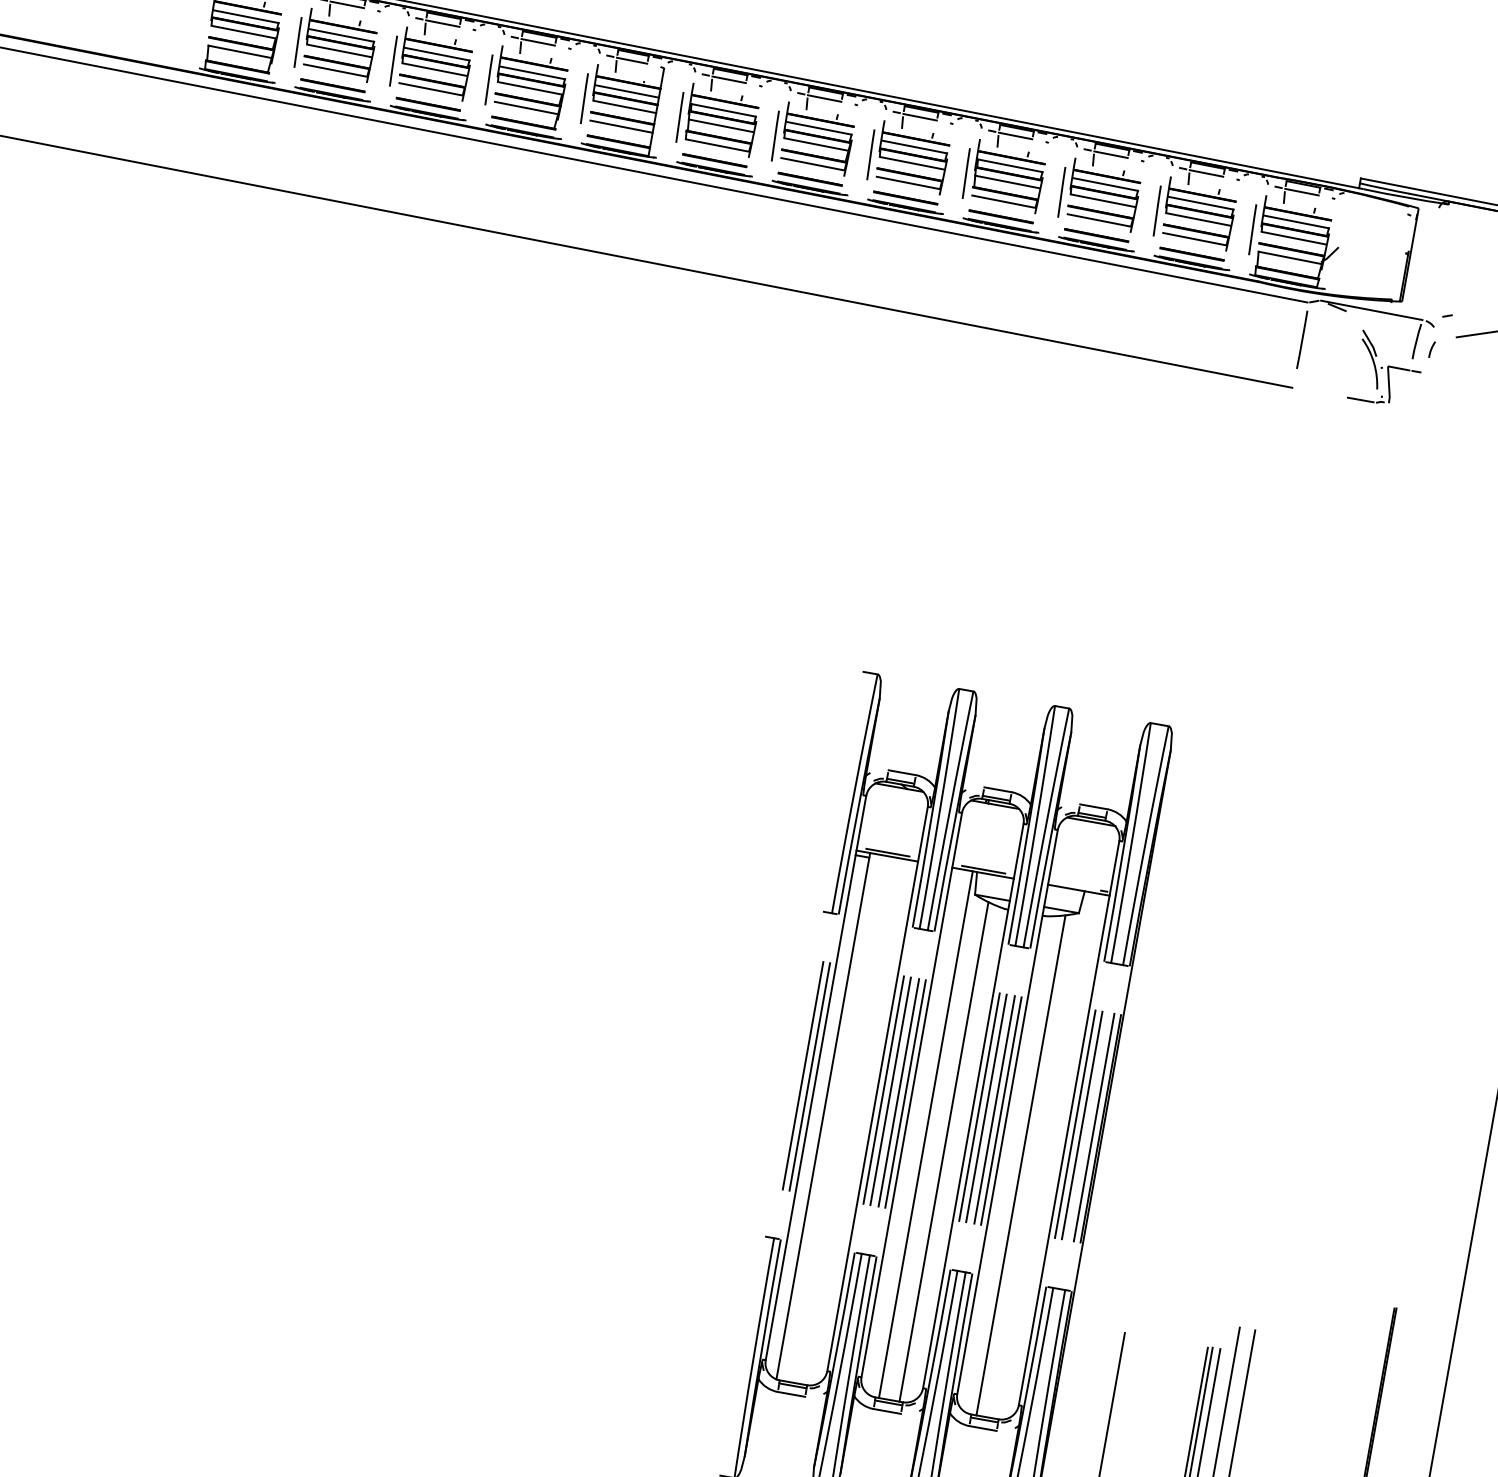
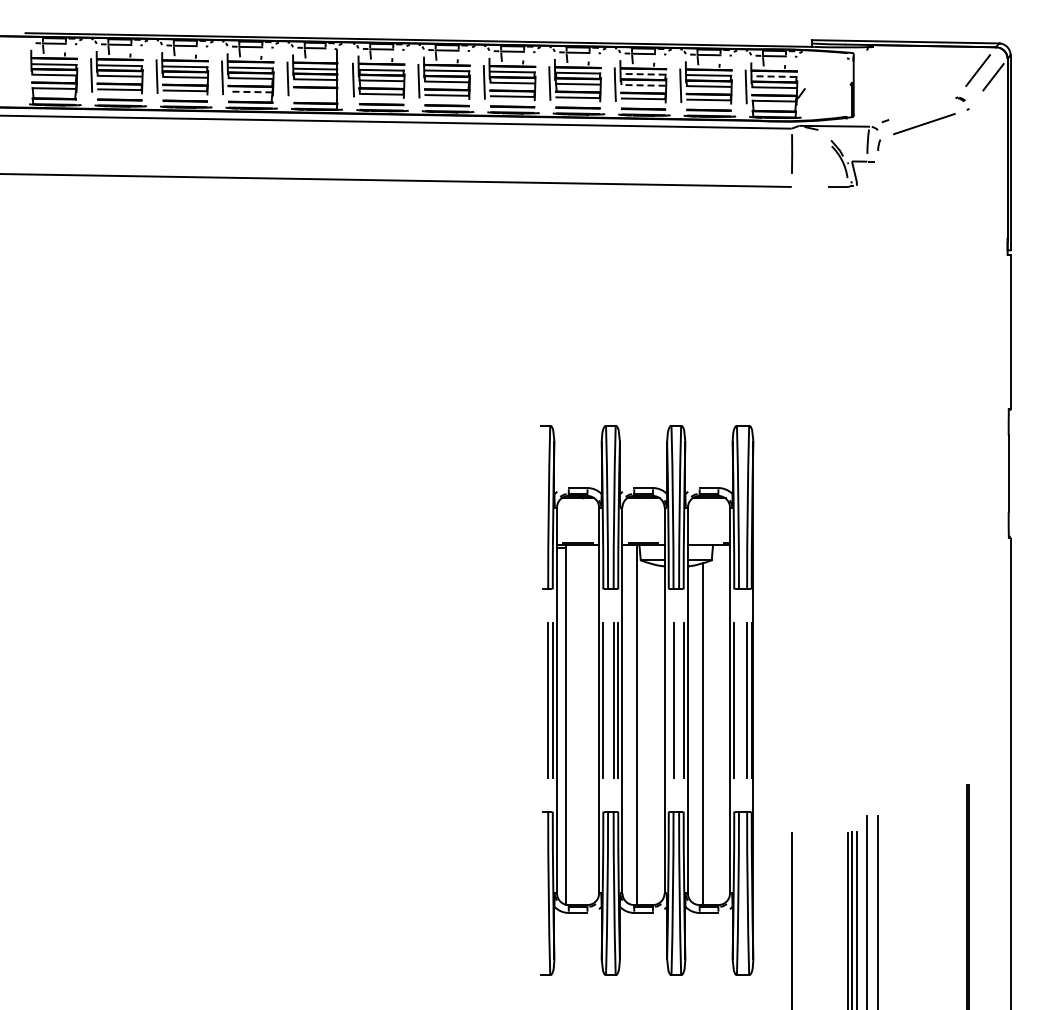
line: (526, 108) -> (250, 92), solid -> dashed
line: (621, 125) -> (315, 92), removed
line: (1105, 184) -> (643, 74), solid -> dashed
line: (1102, 200) -> (643, 85), solid -> dashed
line: (1295, 221) -> (773, 76), solid -> dashed
line: (891, 1091) -> (608, 700), removed
line: (979, 1107) -> (668, 700), removed
line: (995, 1109) -> (679, 700), removed
line: (1081, 1125) -> (738, 700), removed
line: (943, 1152) -> (650, 734), removed

